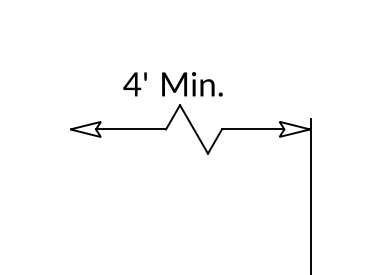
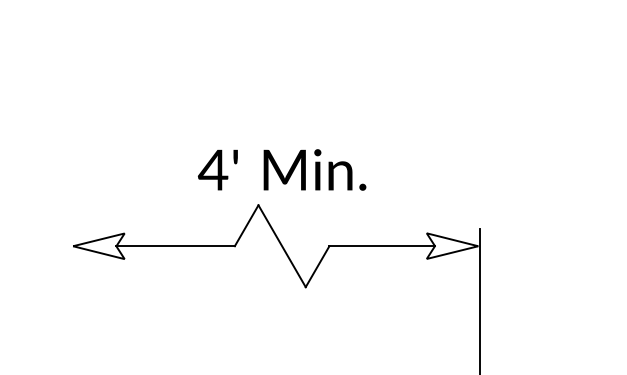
text: (172, 84) -> (281, 170), moved

